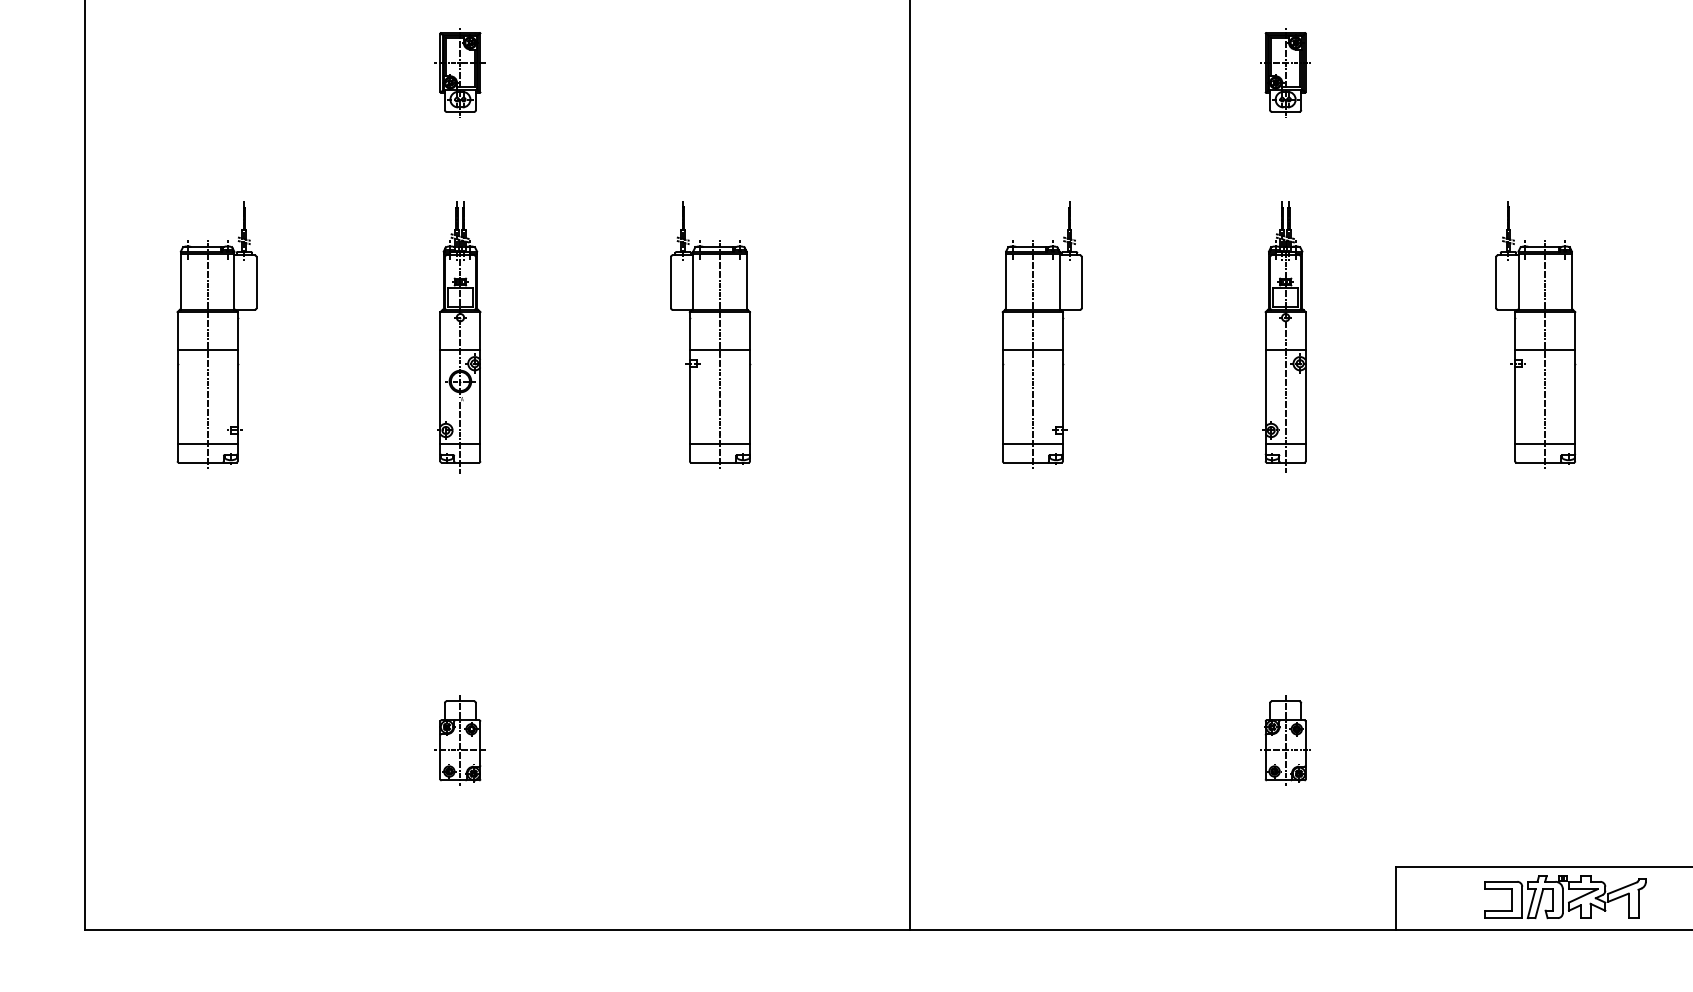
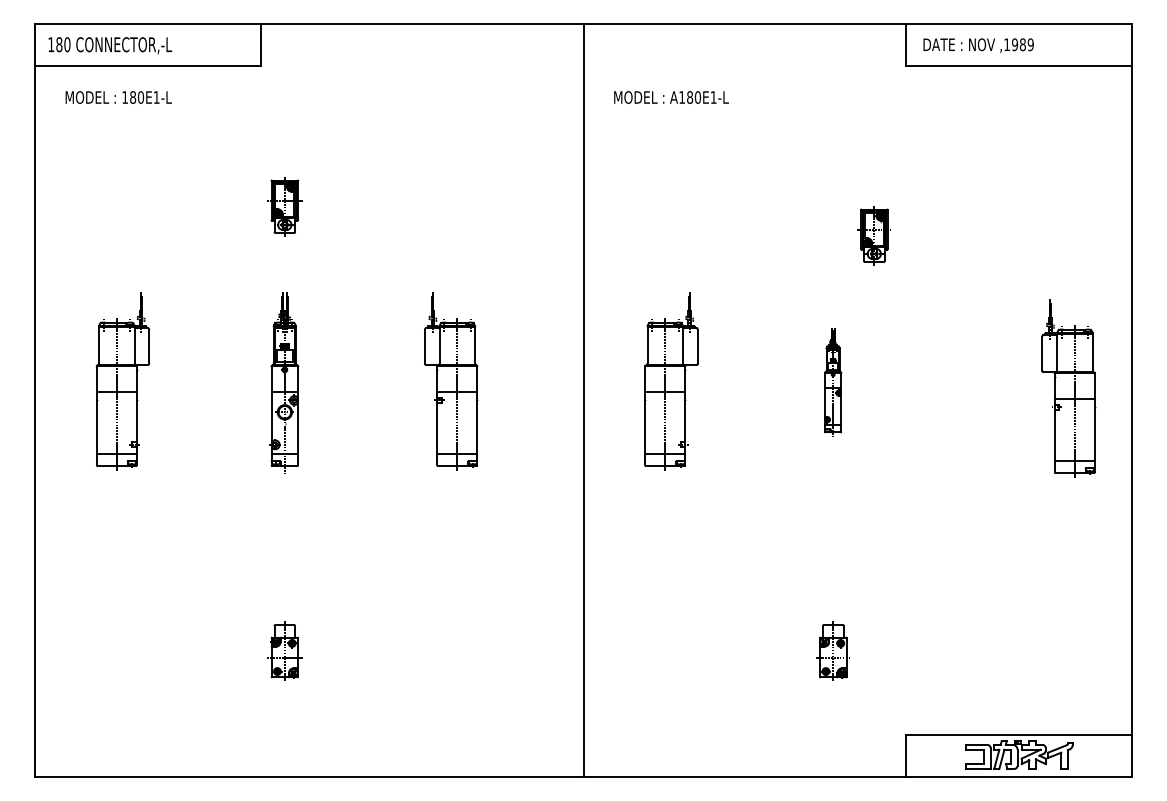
part: (1284, 71) -> (873, 235), moved
part: (1284, 335) -> (832, 381), size x0.6
part: (1535, 335) -> (1068, 388), moved

